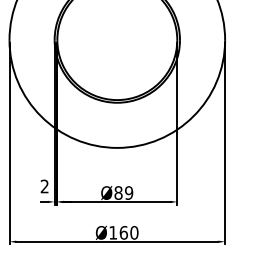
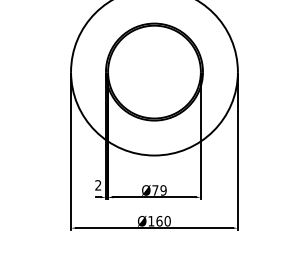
text: (118, 193) -> (155, 190), Ø89 -> Ø79

